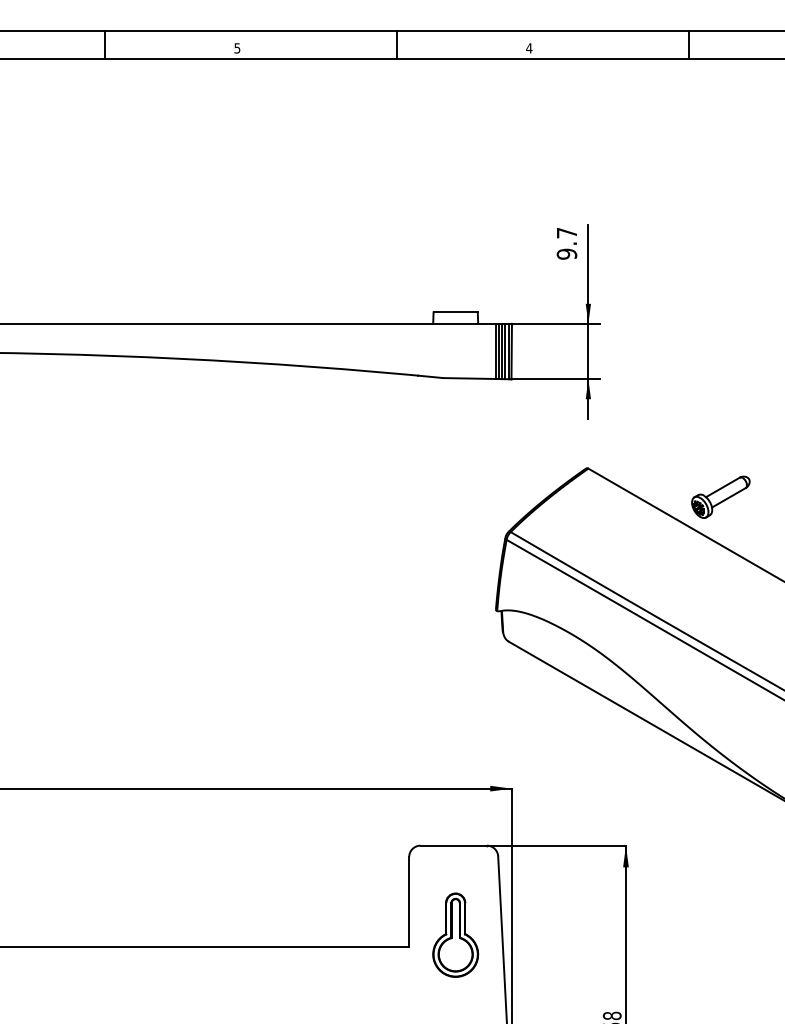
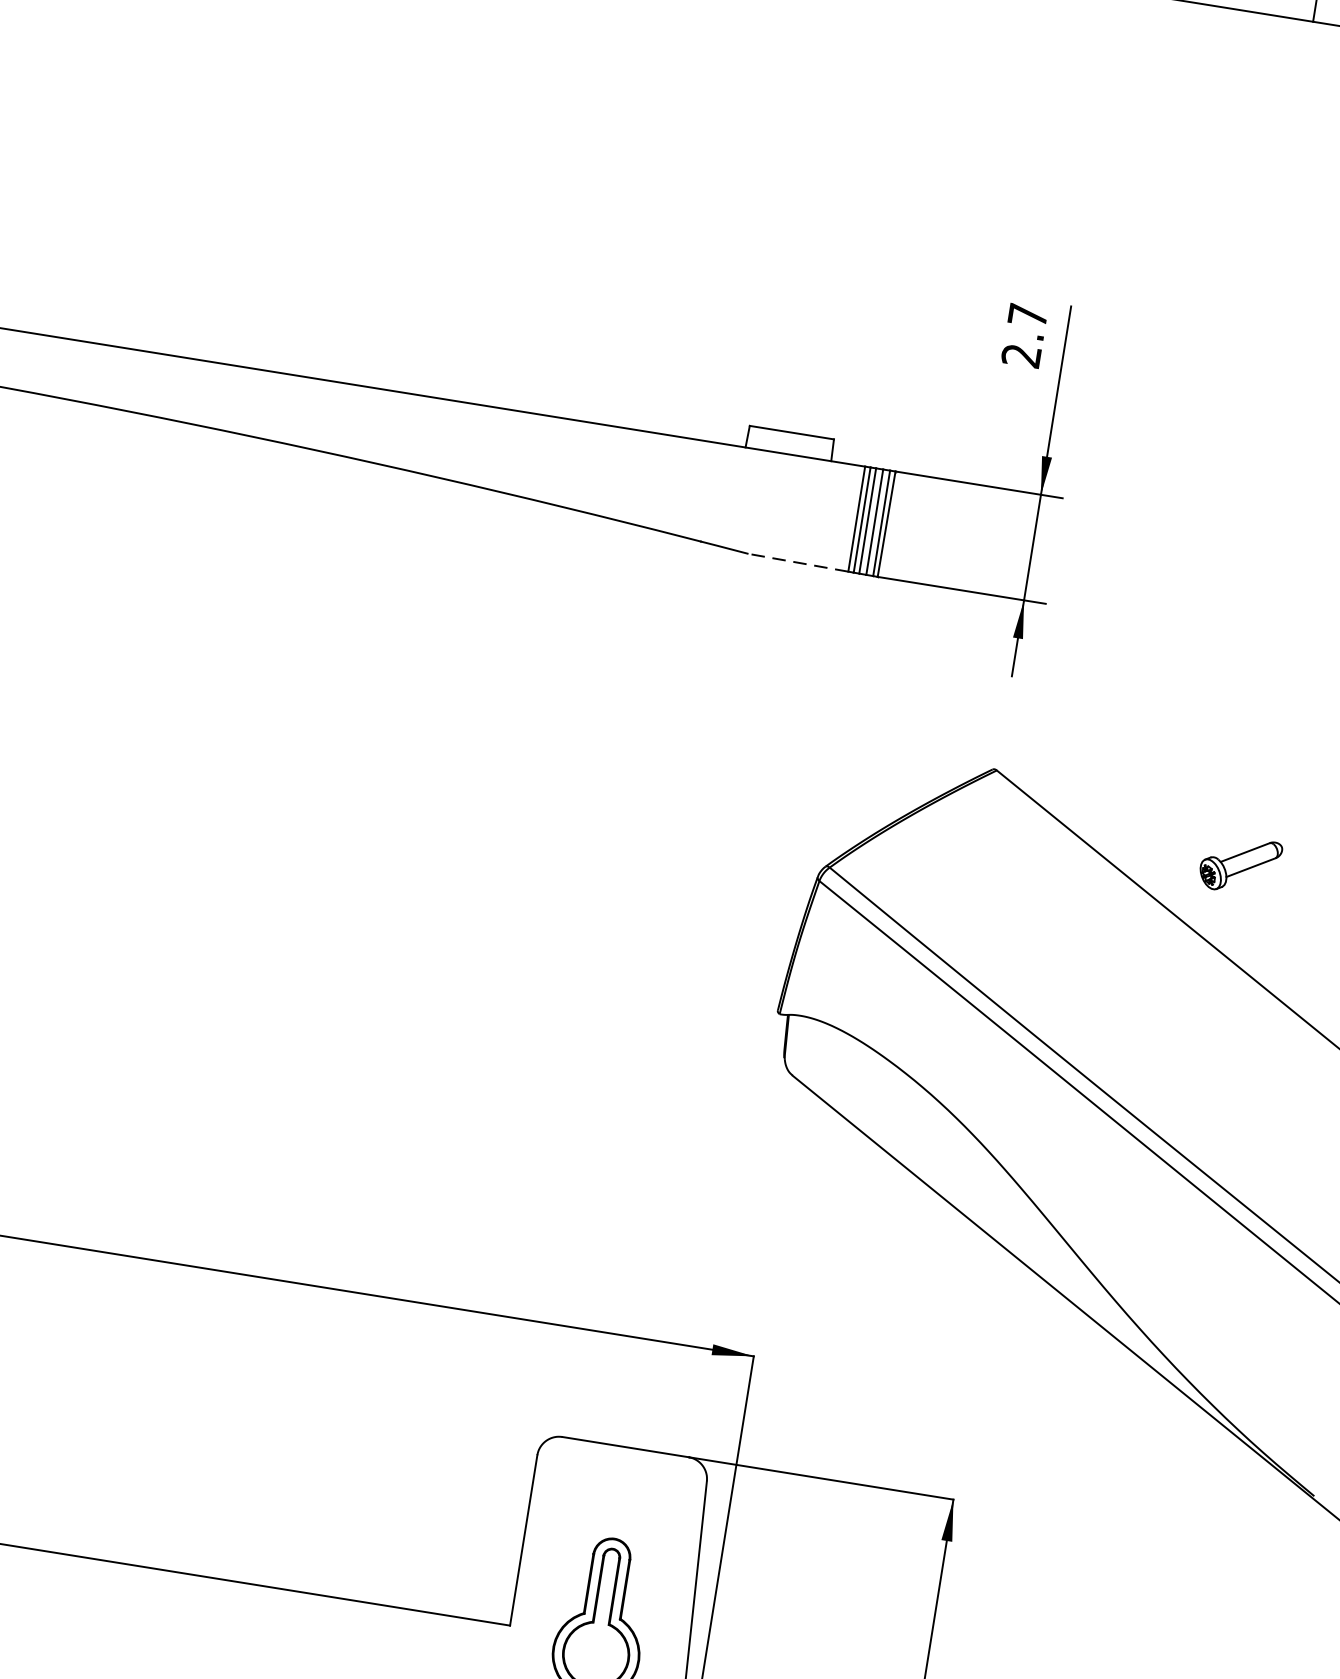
text: (566, 253) -> (1020, 354), 9.7 -> 2.7
line: (469, 378) -> (798, 562), solid -> dashed
part: (720, 496) -> (1239, 863), size x0.7

